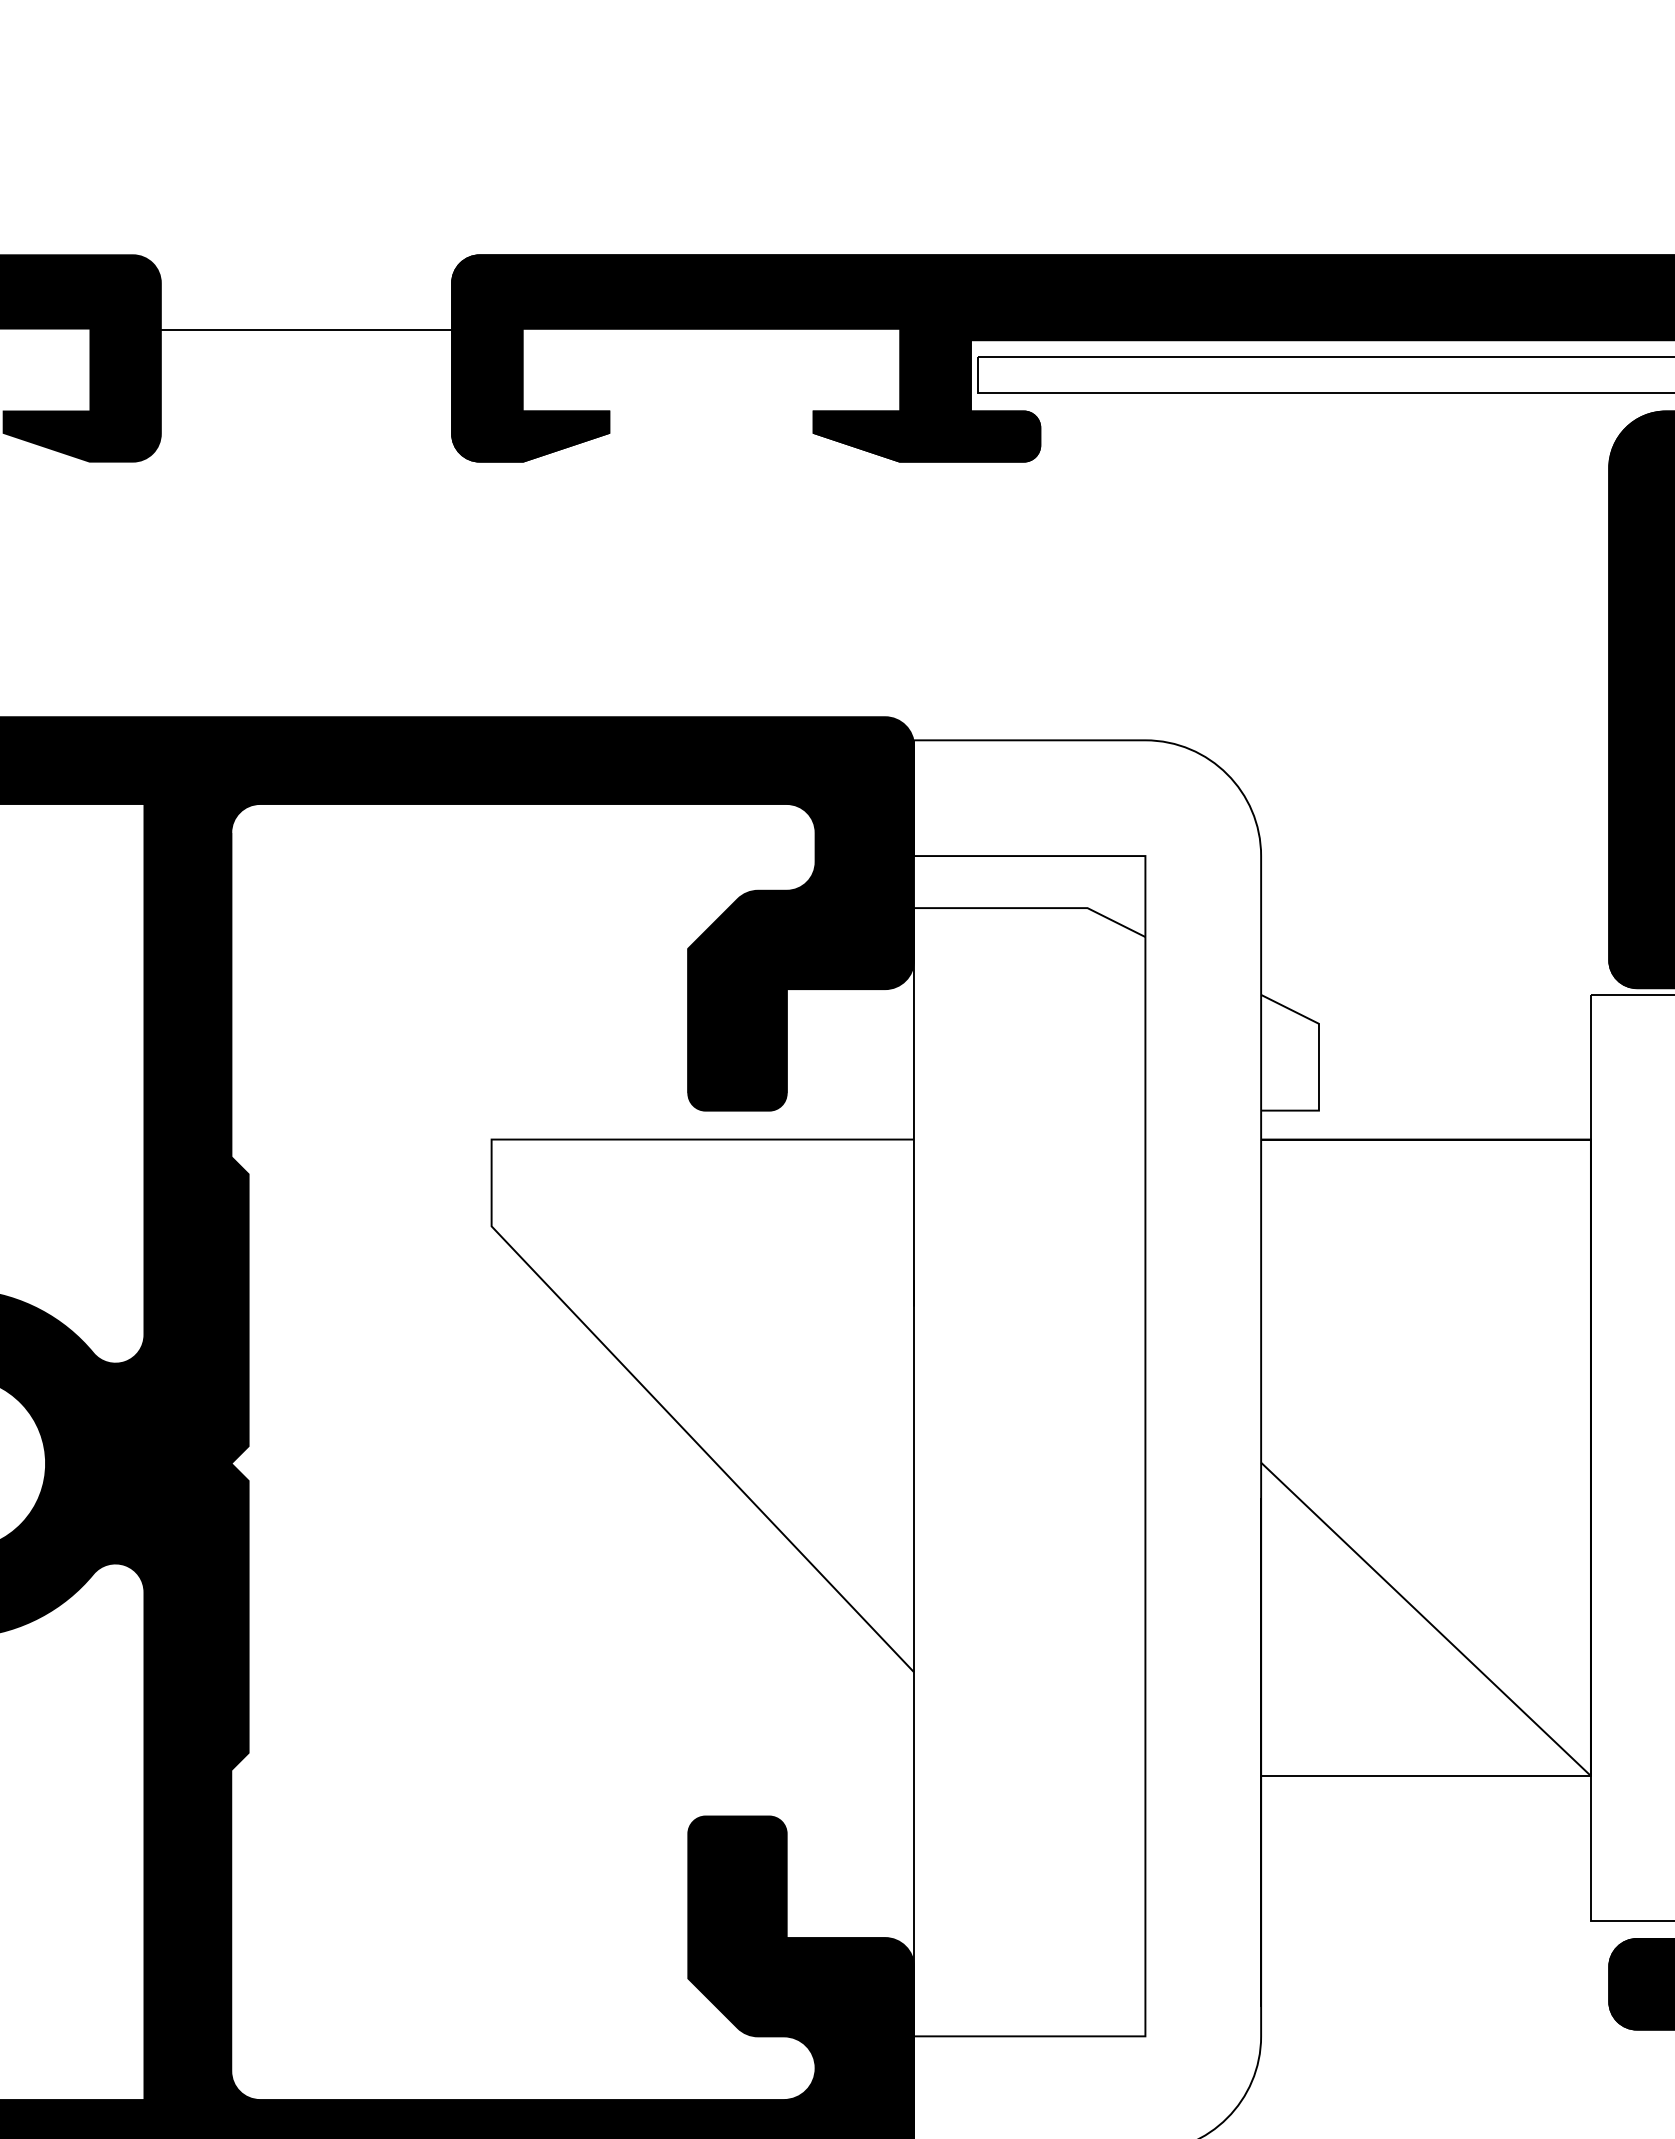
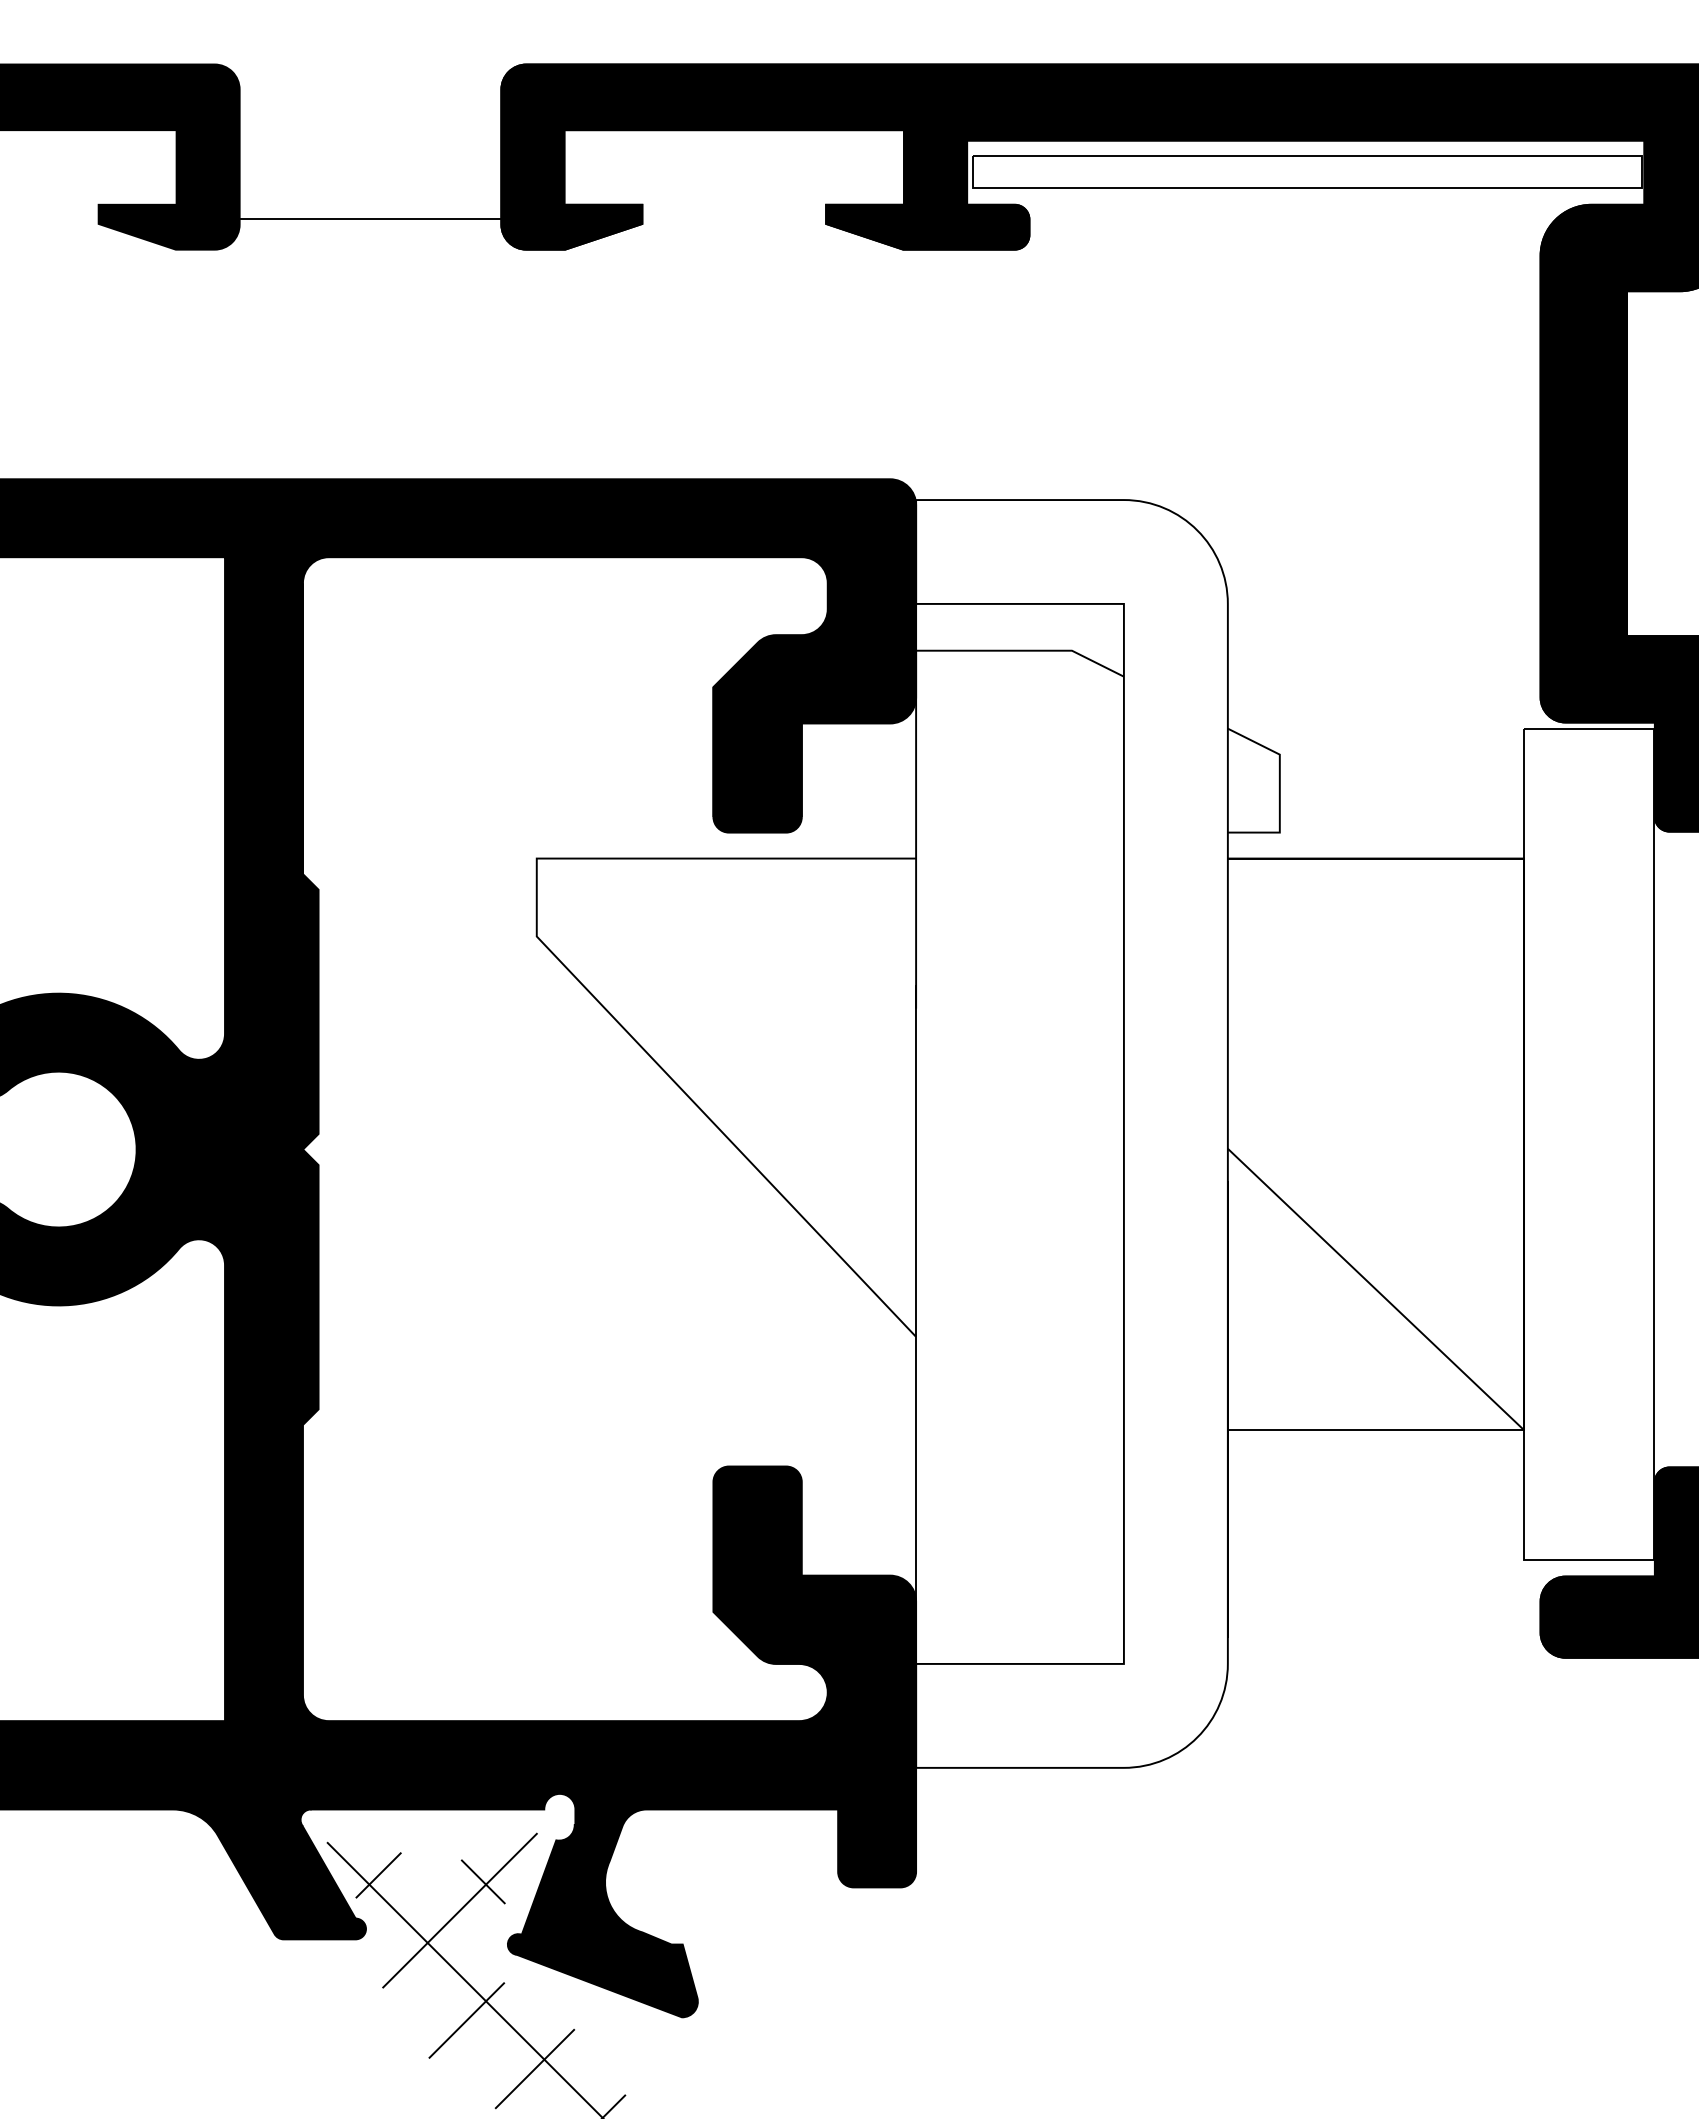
line: (306, 329) -> (370, 219), moved

